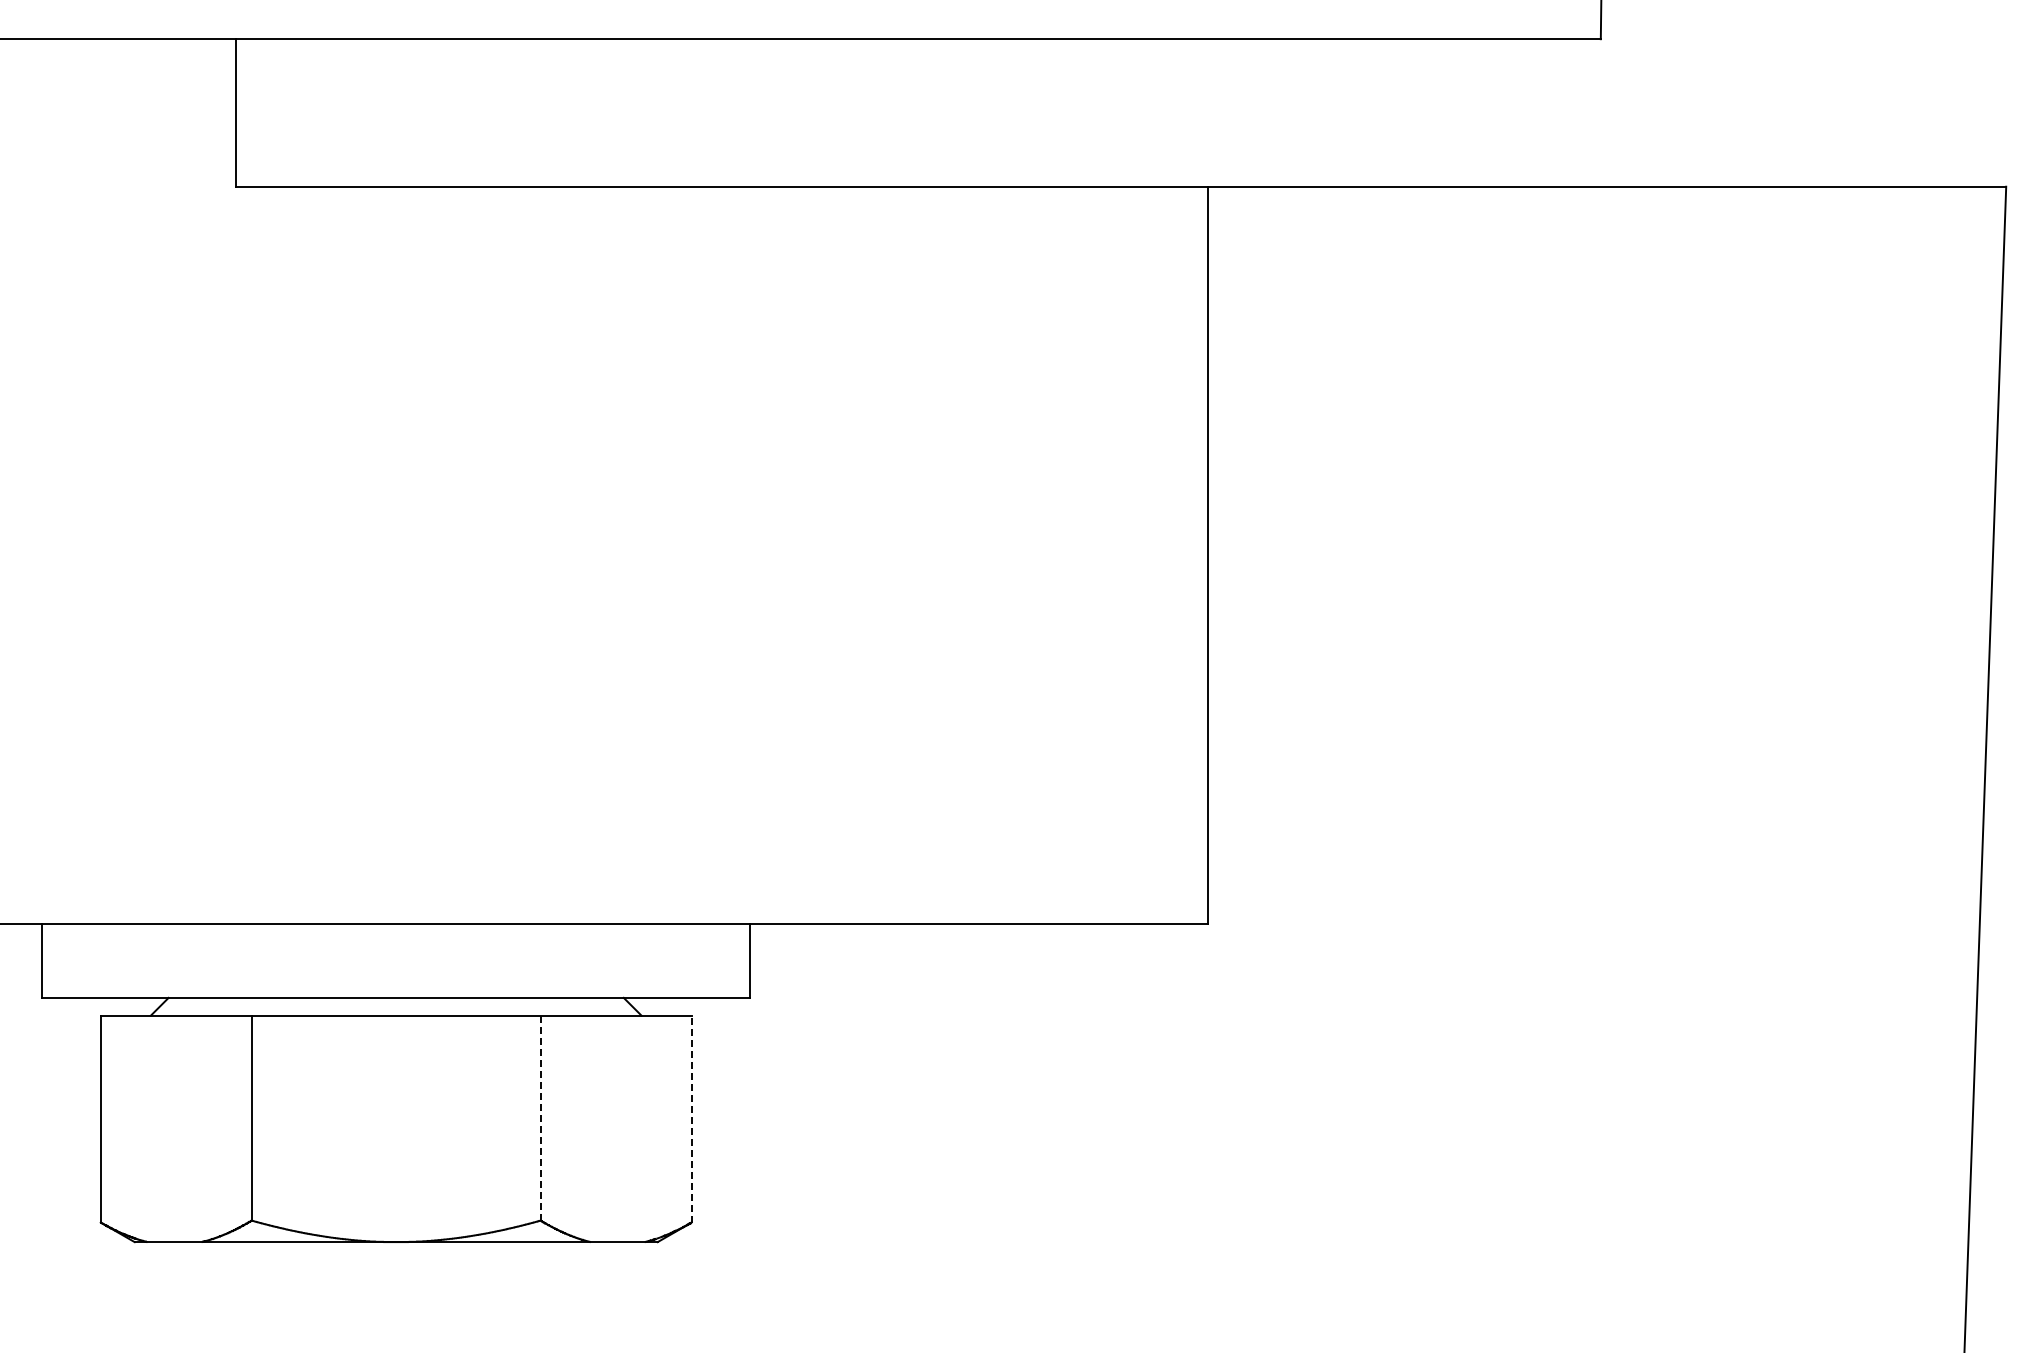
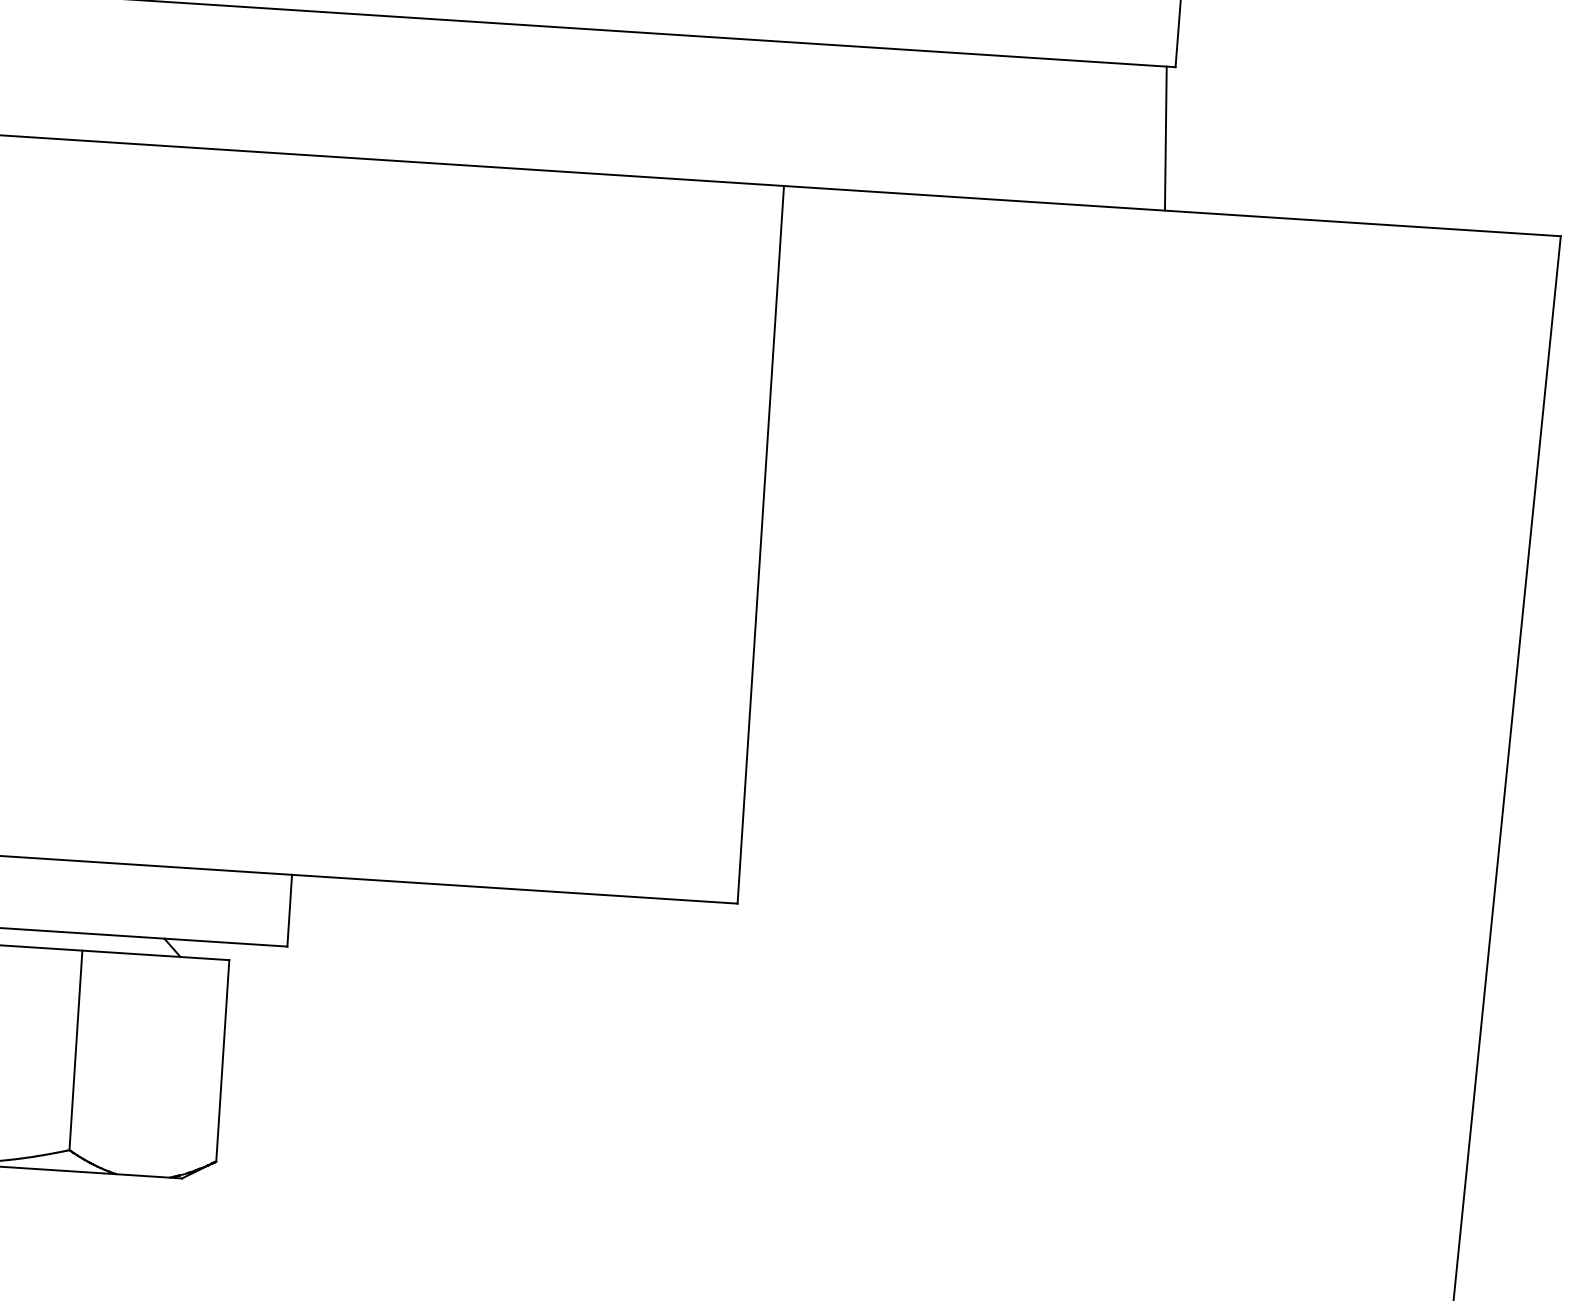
line: (1595, 112) -> (1165, 138), added
line: (540, 1118) -> (75, 1050), dashed -> solid
line: (691, 1118) -> (222, 1060), dashed -> solid

